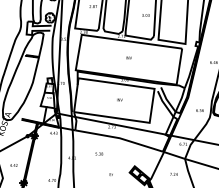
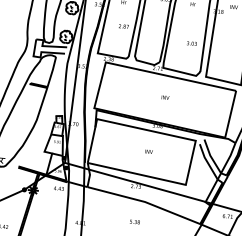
text: (99, 153) -> (135, 221), moved

